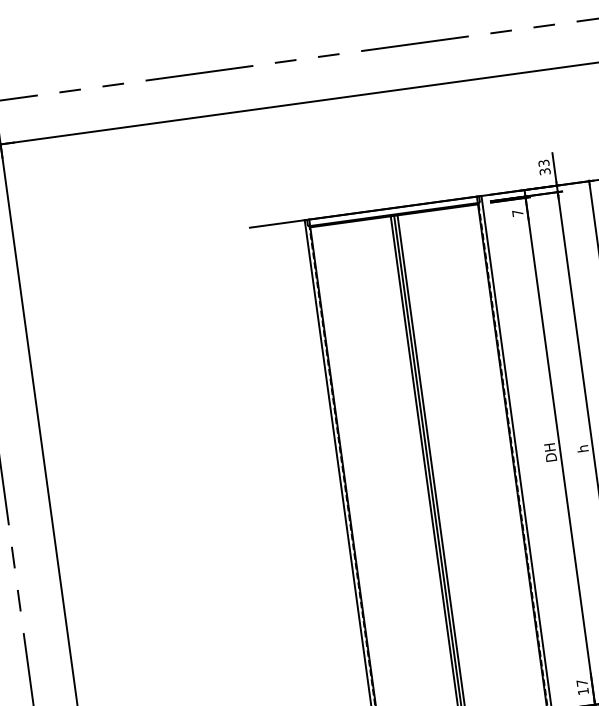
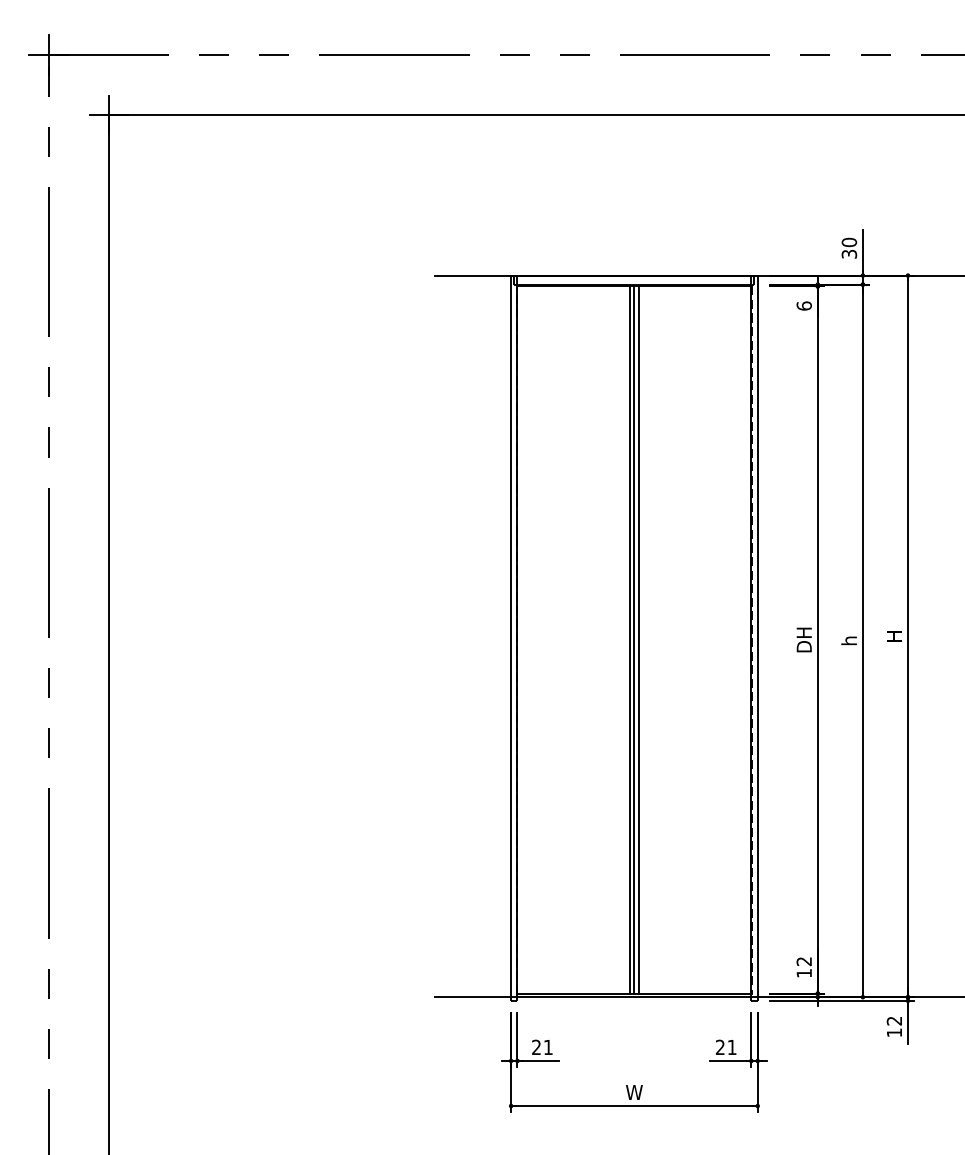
text: (544, 163) -> (849, 242), 33 -> 30
text: (517, 212) -> (803, 305), 7 -> 6
text: (581, 683) -> (803, 961), 17 -> 12

